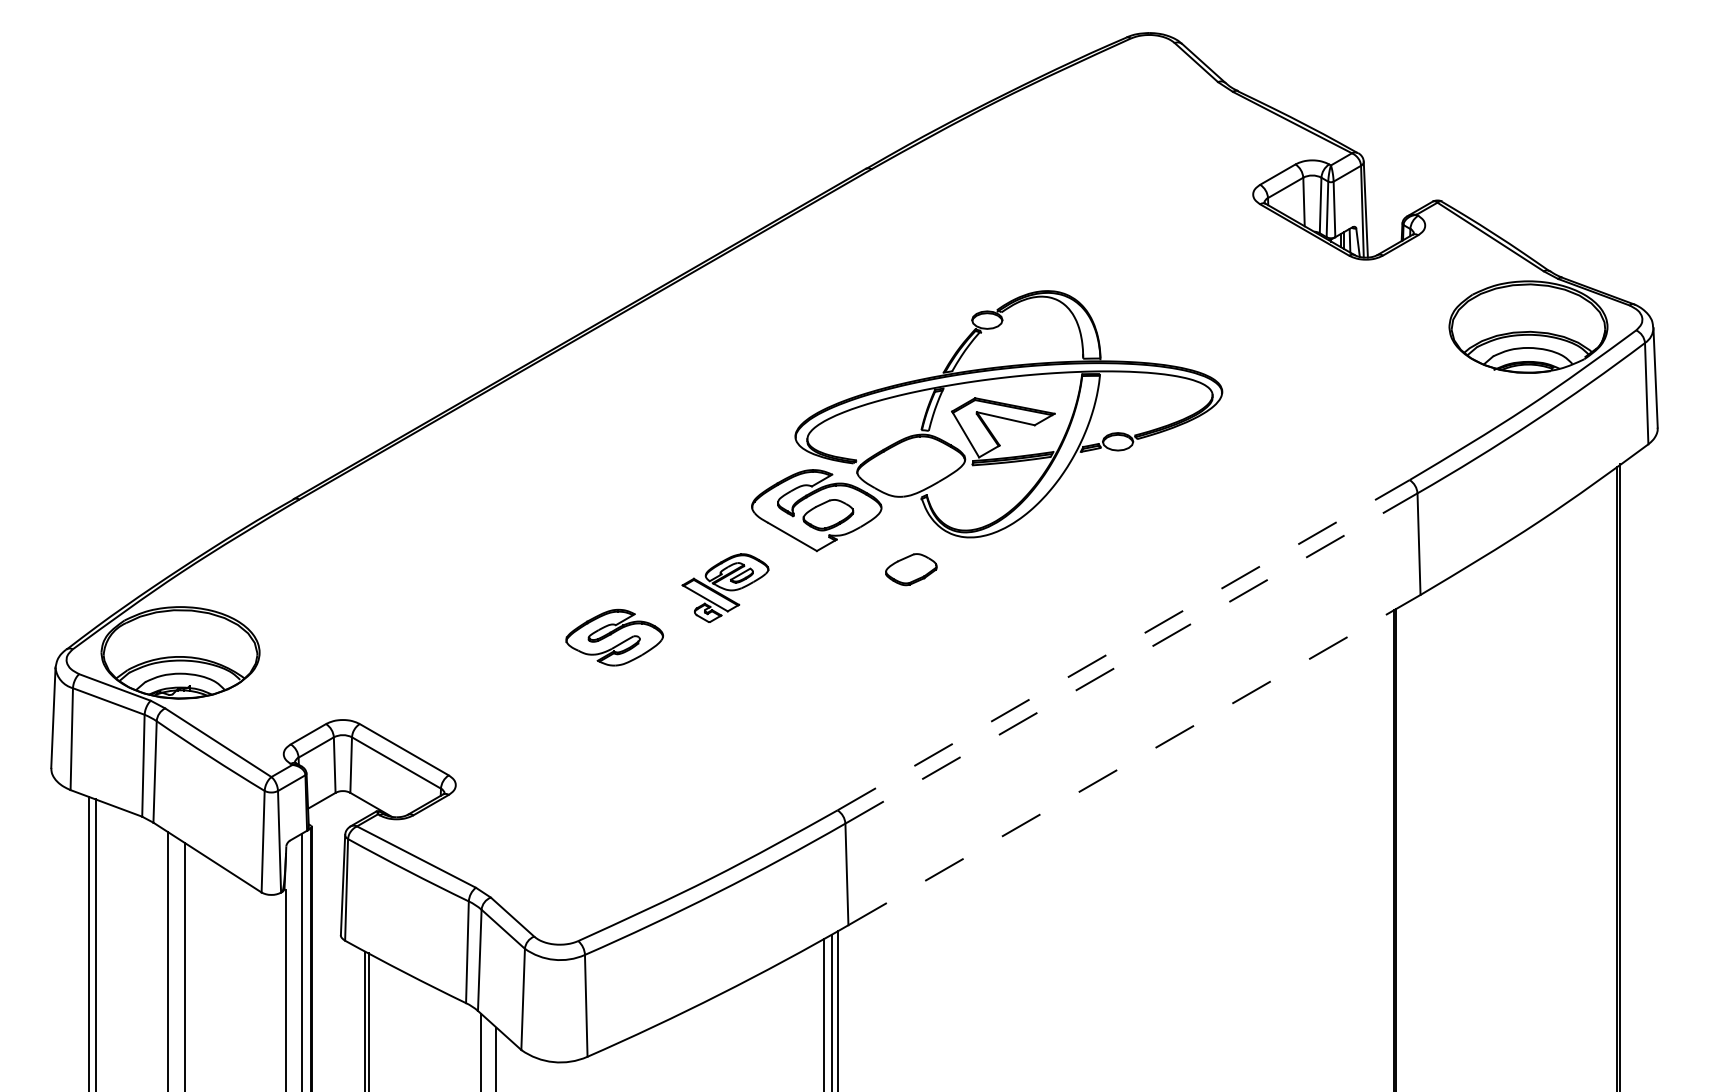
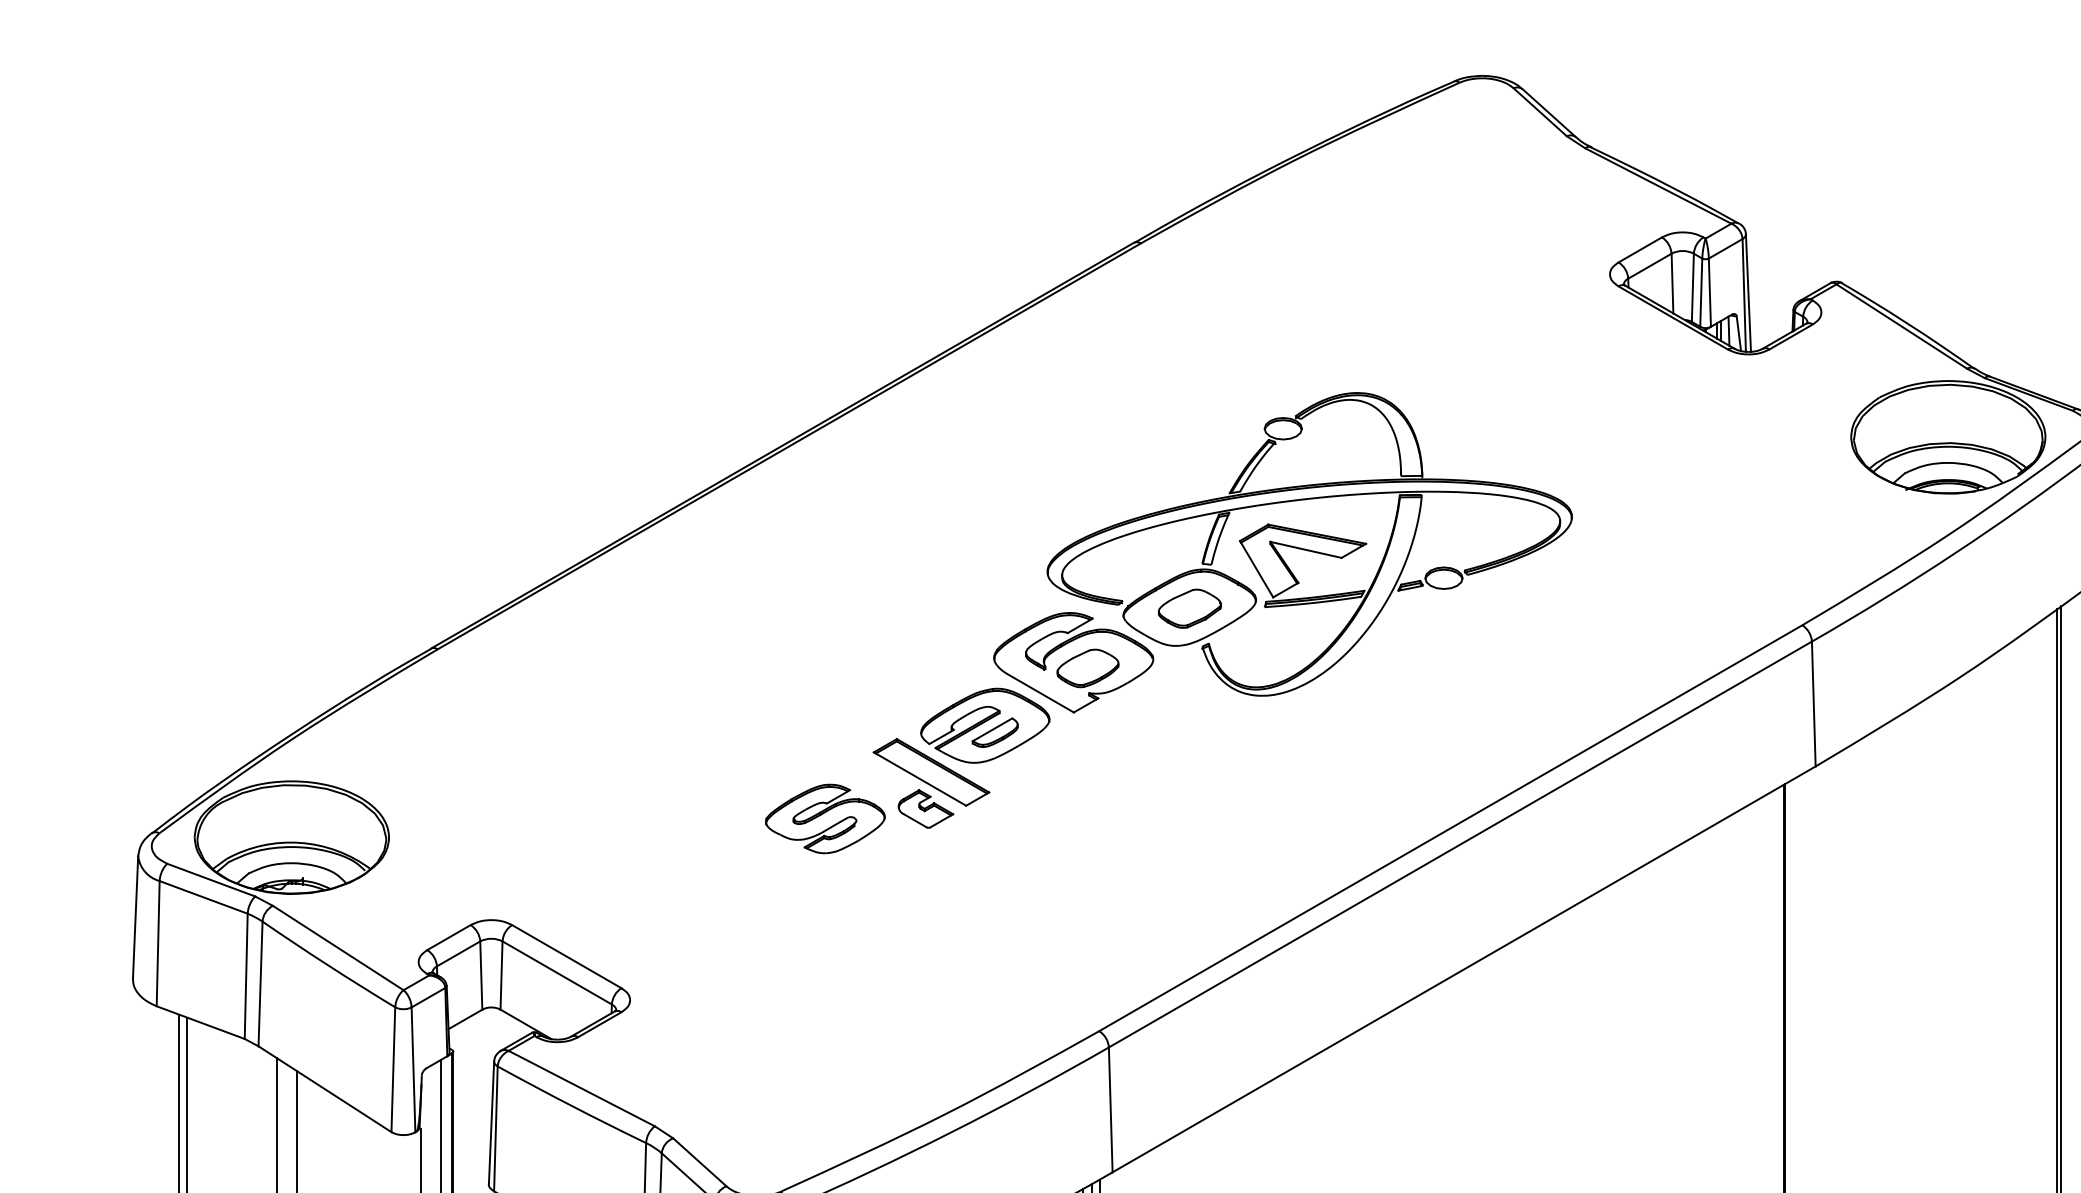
part: (911, 569) -> (1190, 608), moved
part: (725, 587) -> (961, 757), size x1.67
line: (1124, 644) -> (1451, 827), dashed -> solid
line: (1131, 658) -> (1460, 844), dashed -> solid
line: (1134, 759) -> (1464, 968), dashed -> solid

